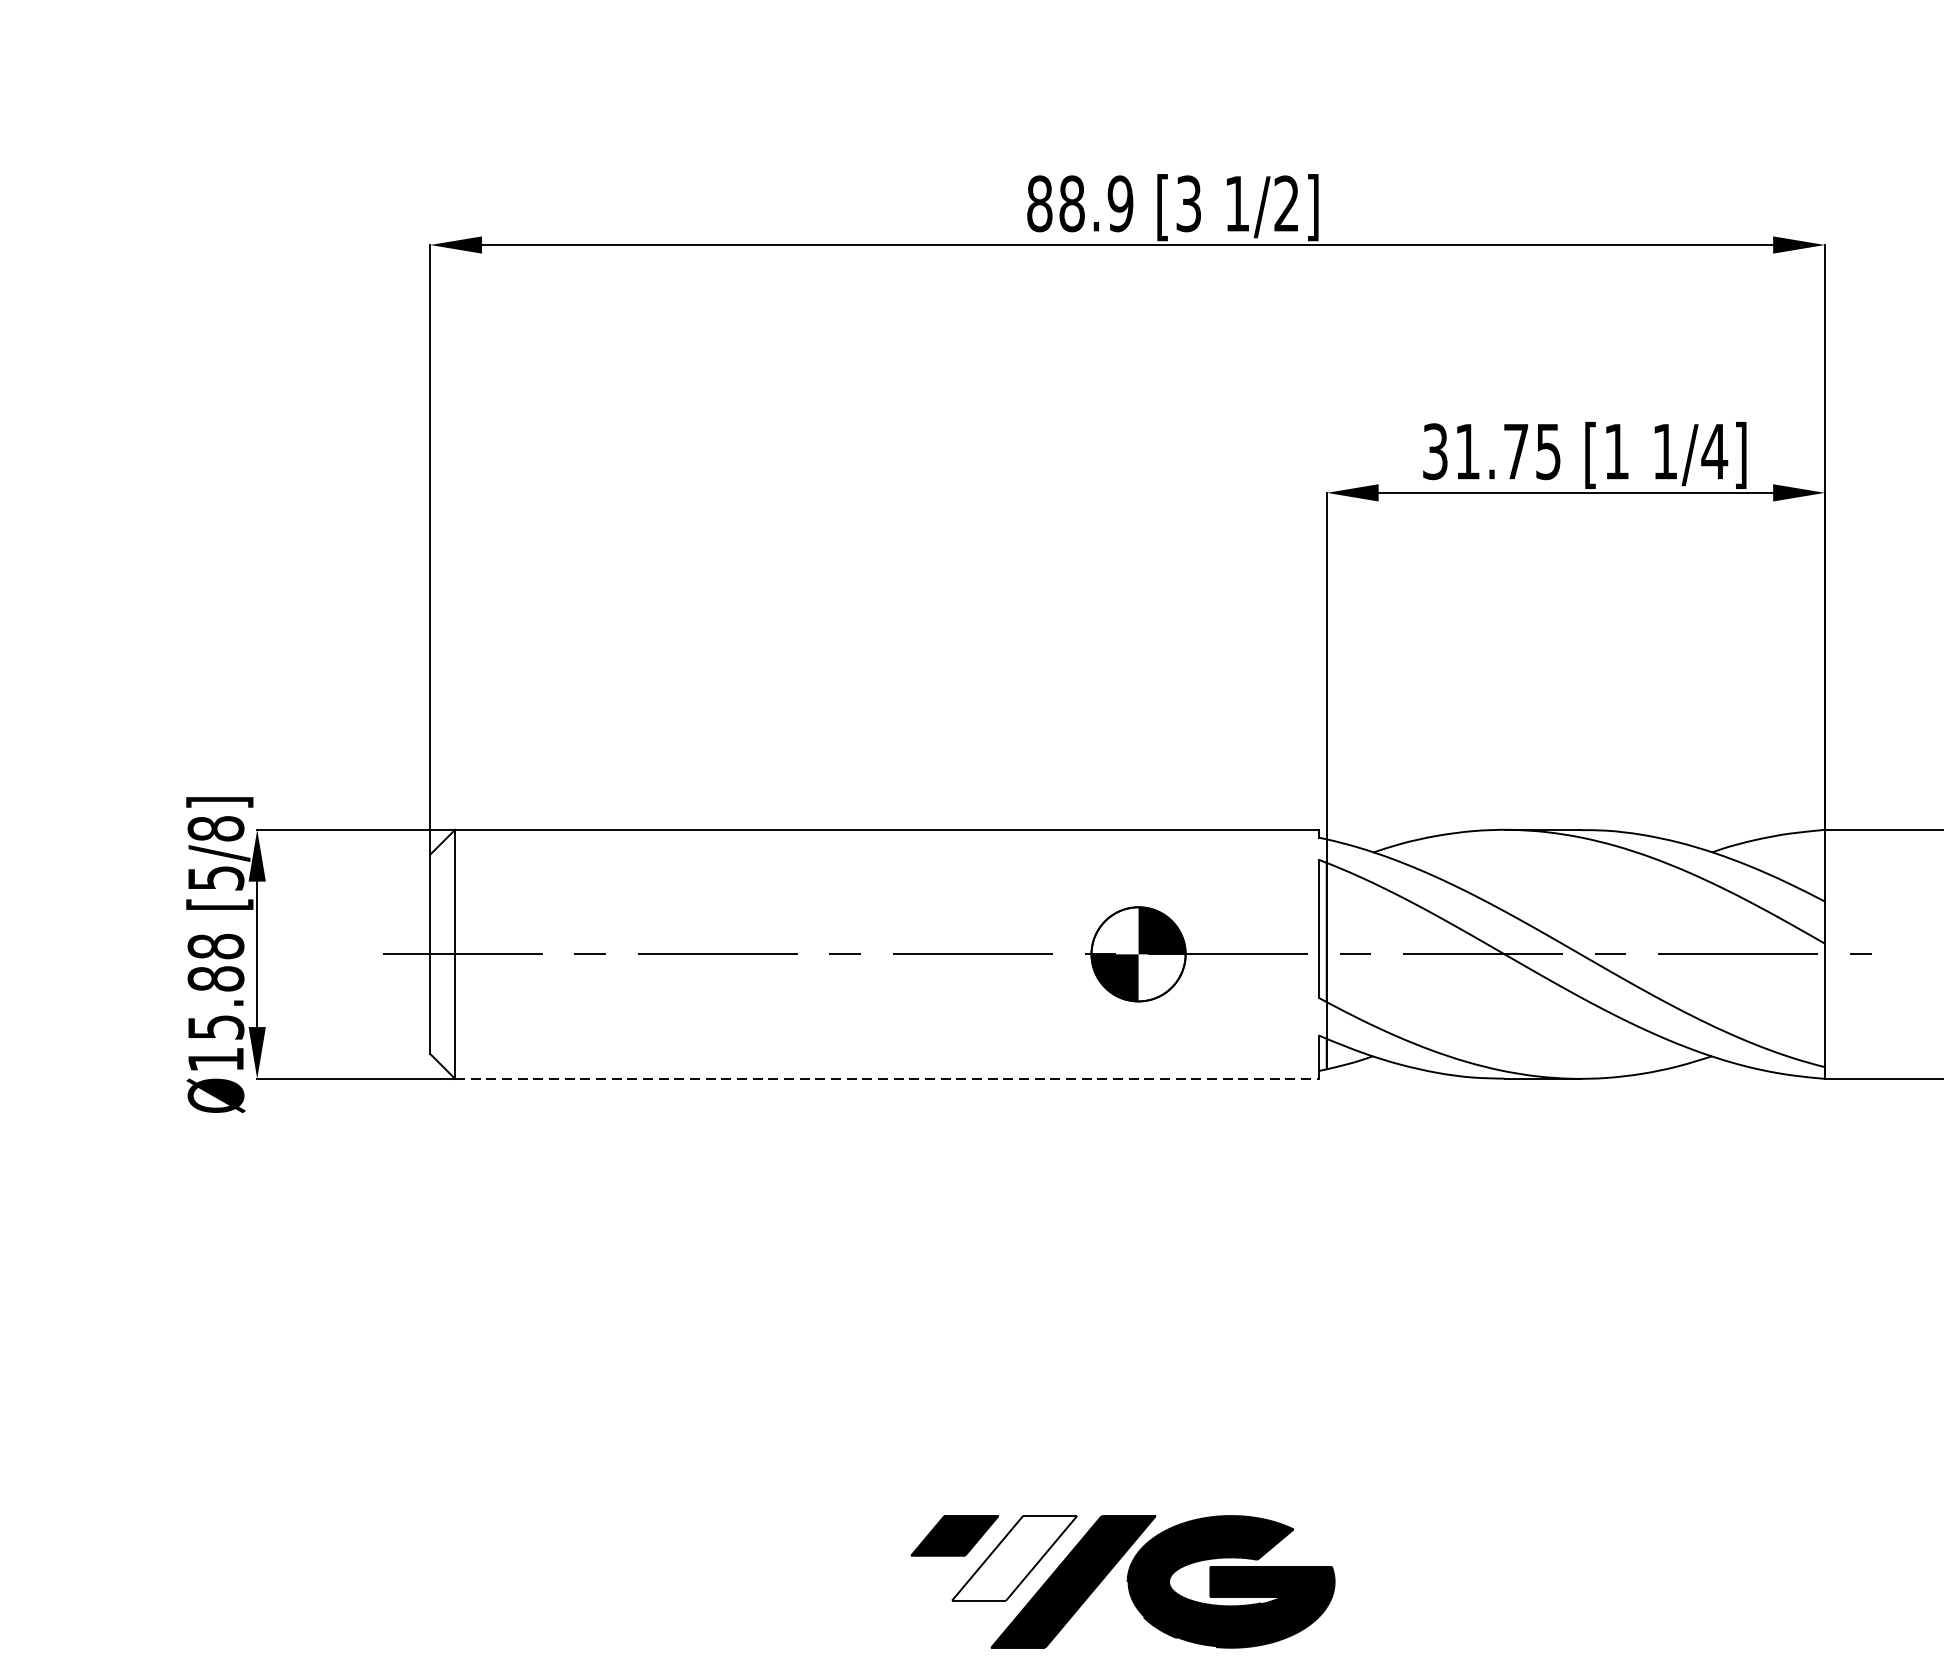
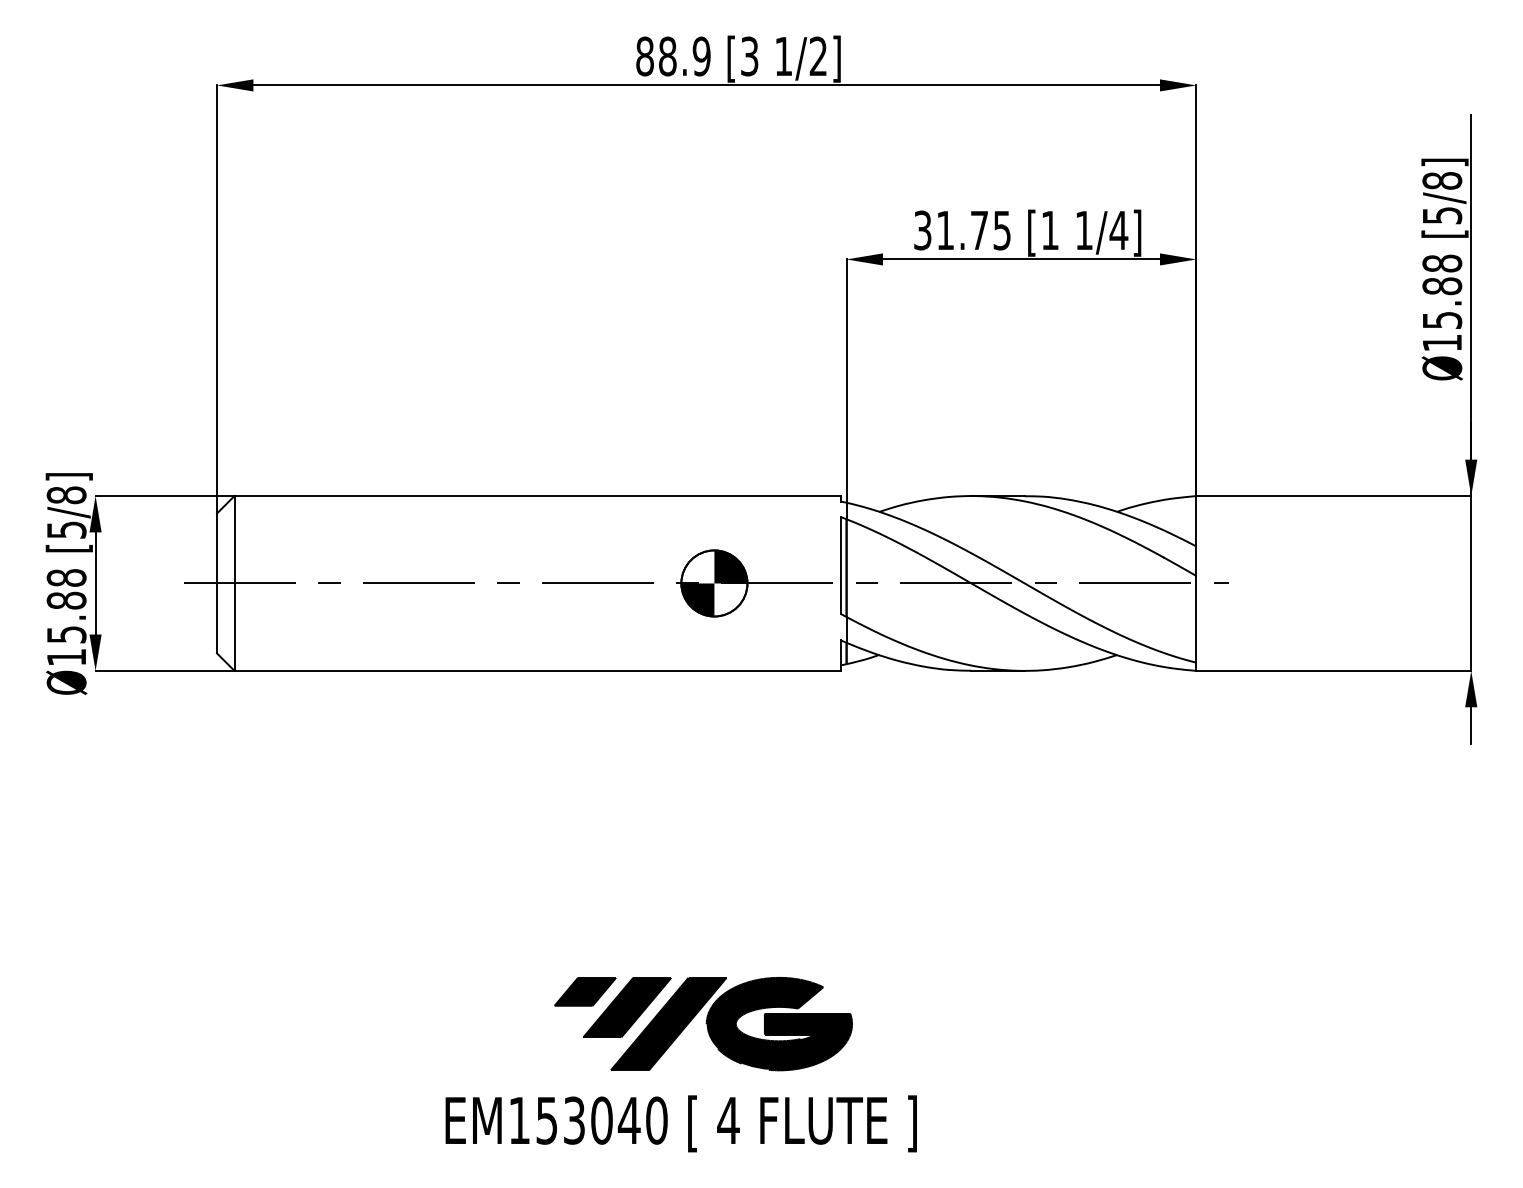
line: (888, 1078) -> (538, 670), dashed -> solid
fill: (1014, 1558) -> (627, 1007), added

